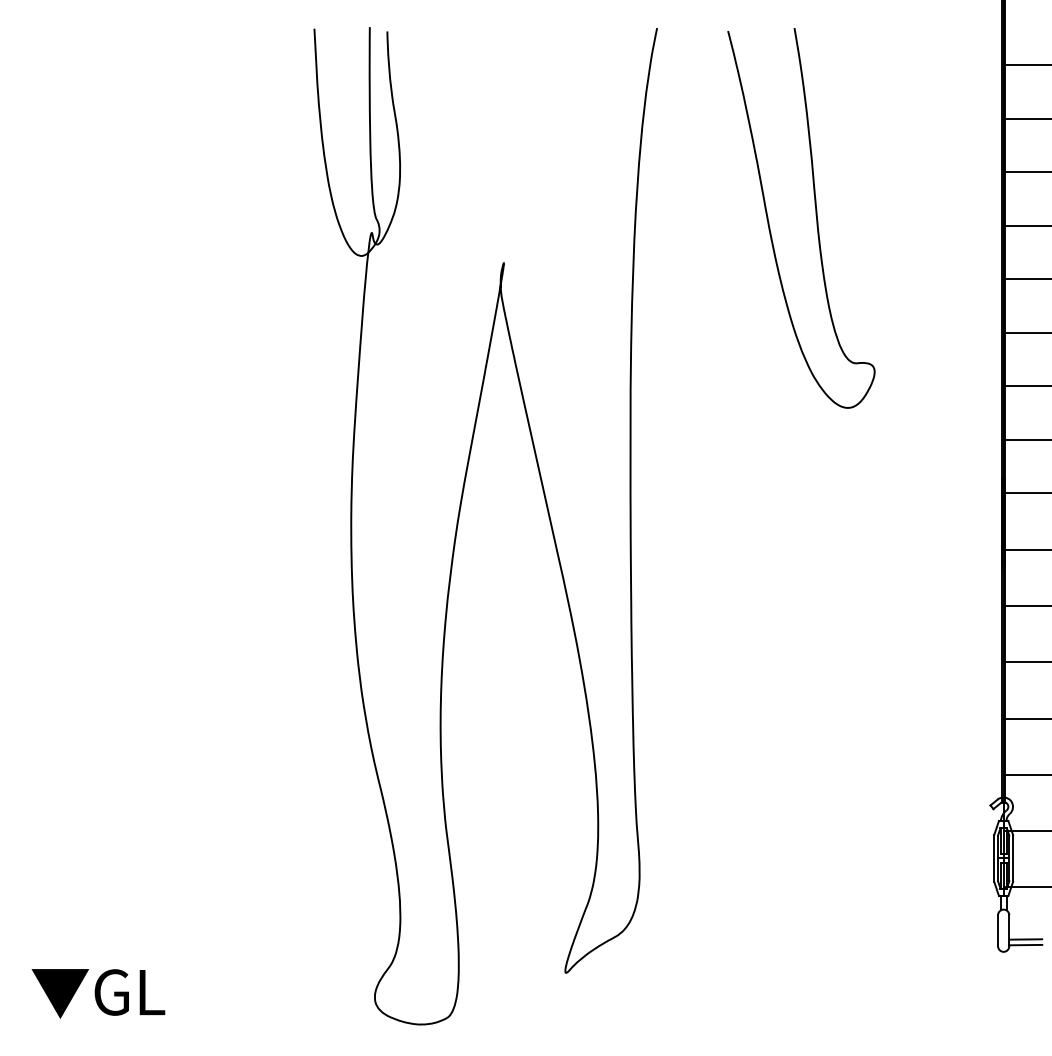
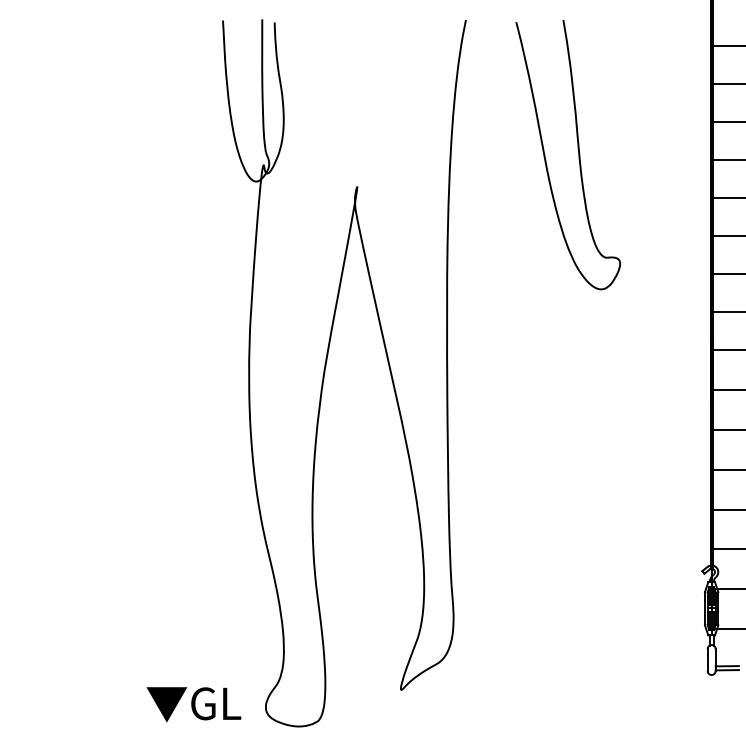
text: (97, 993) -> (193, 704), moved

